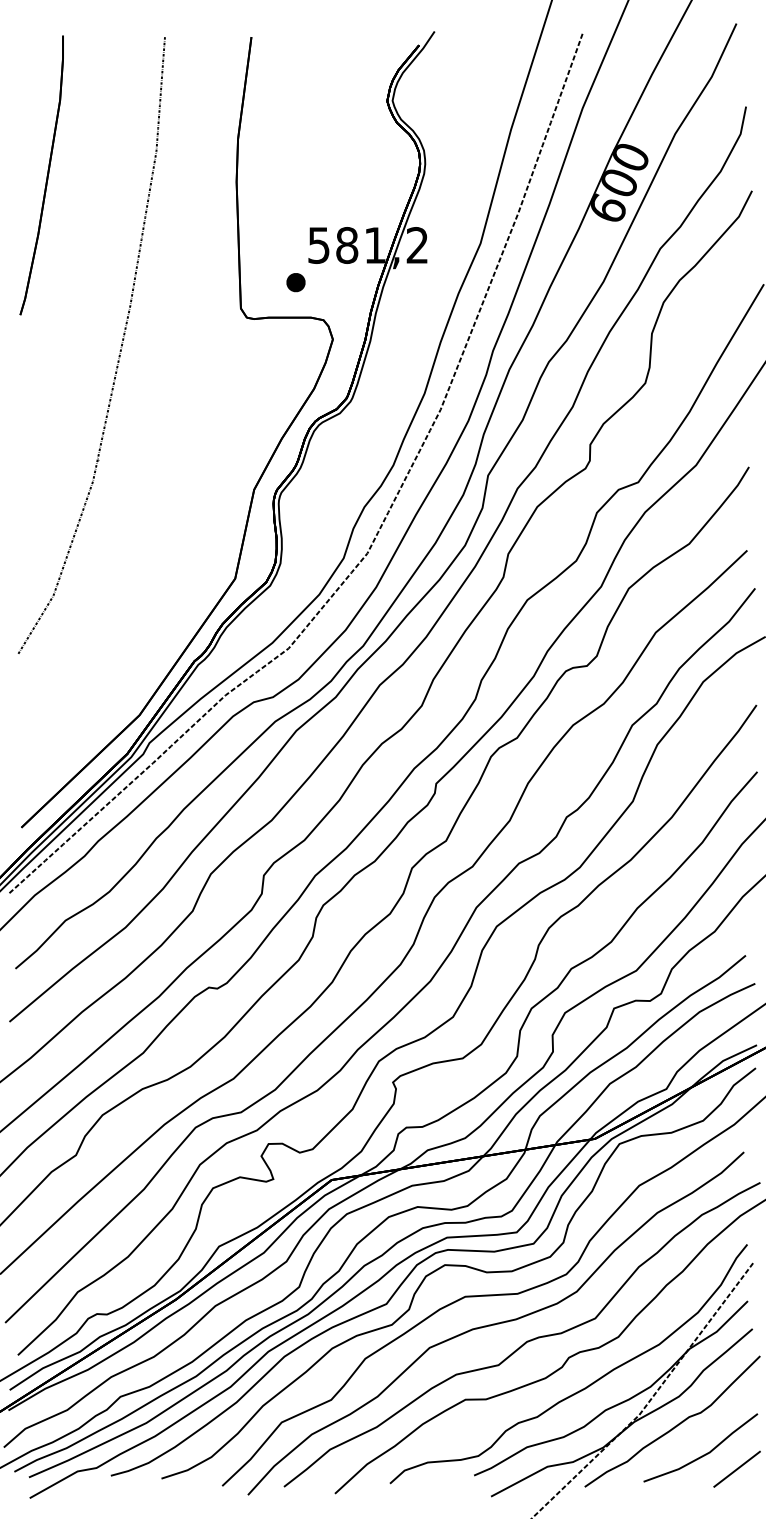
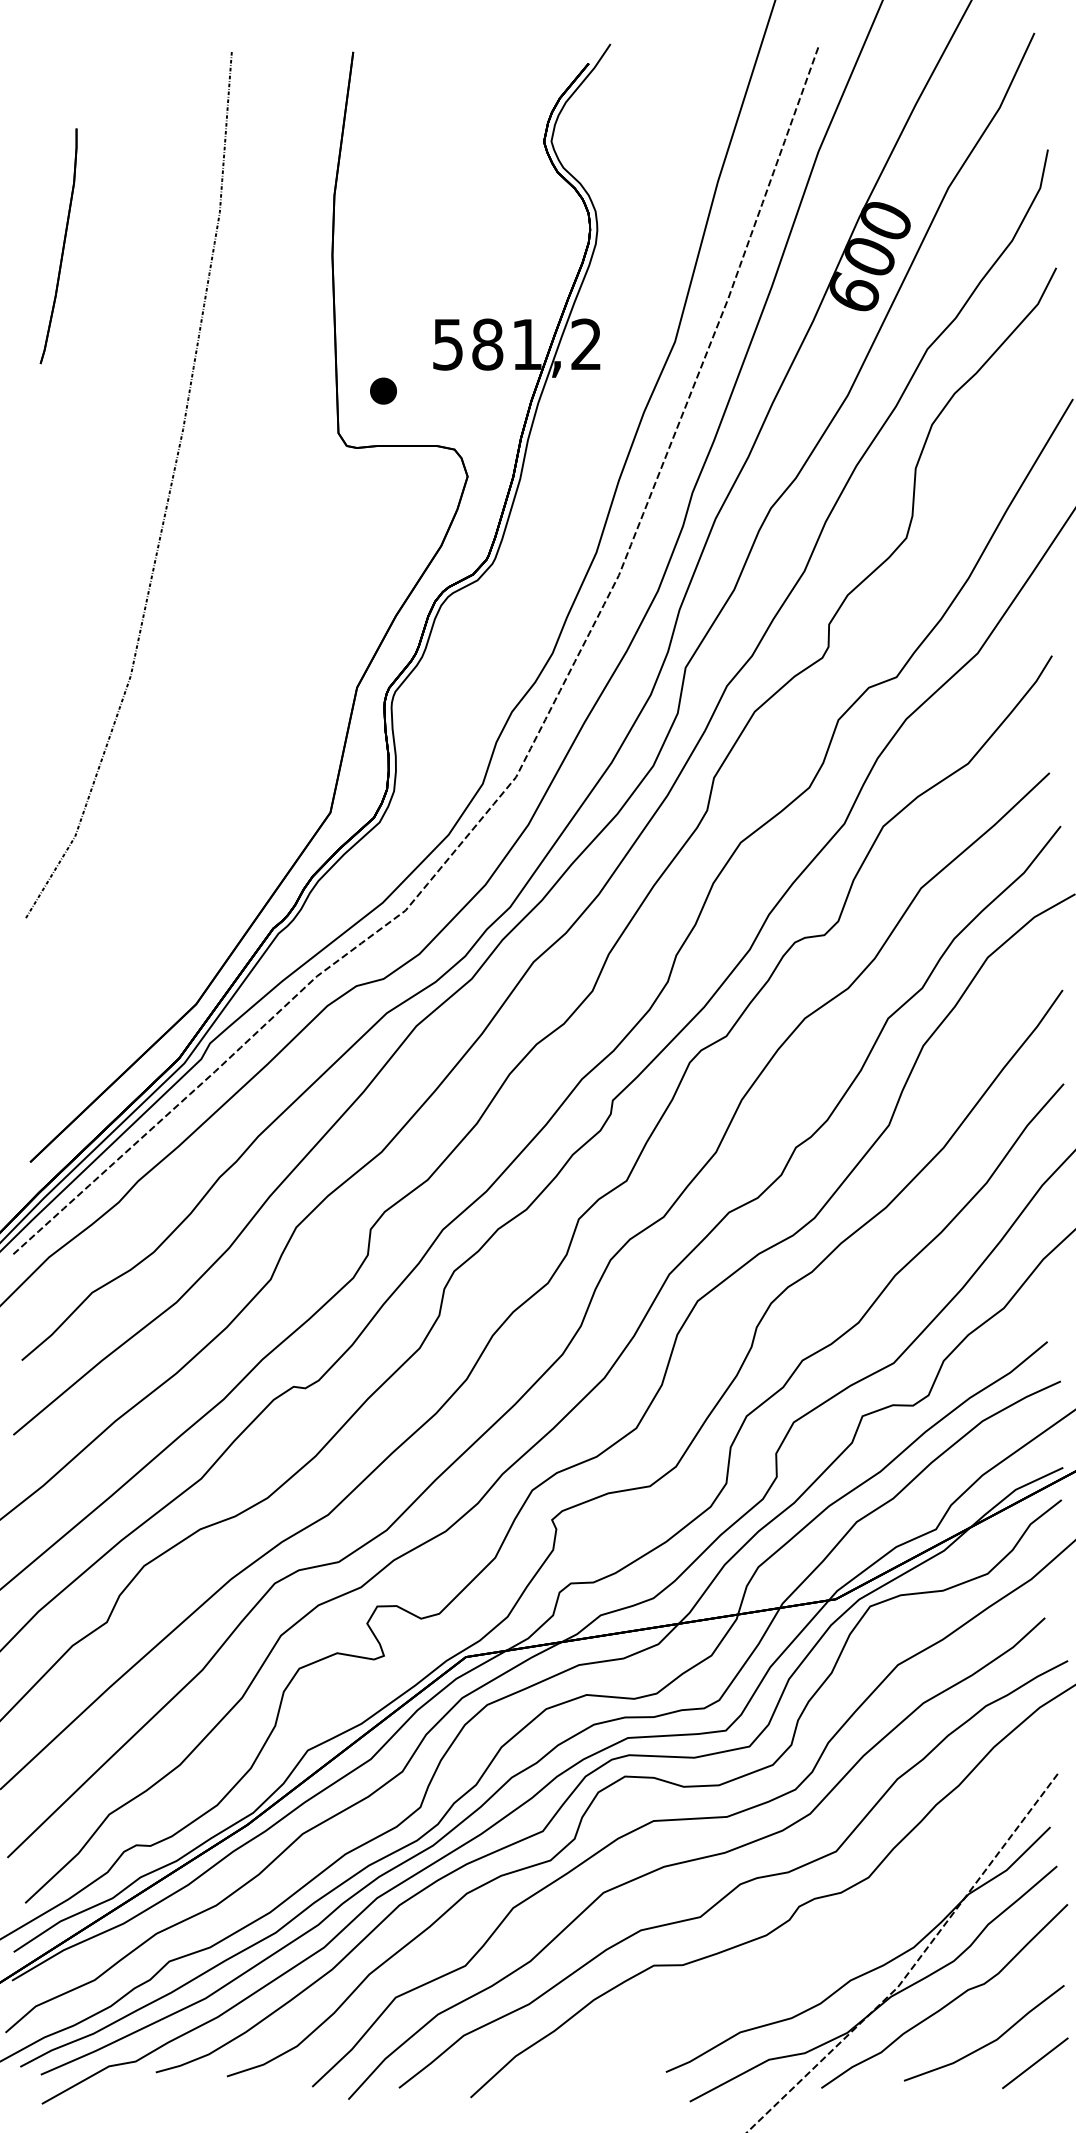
part: (41, 175) -> (58, 246), size x0.6
part: (295, 282) -> (382, 390), moved
curve: (582, 1388) -> (818, 1949), removed

